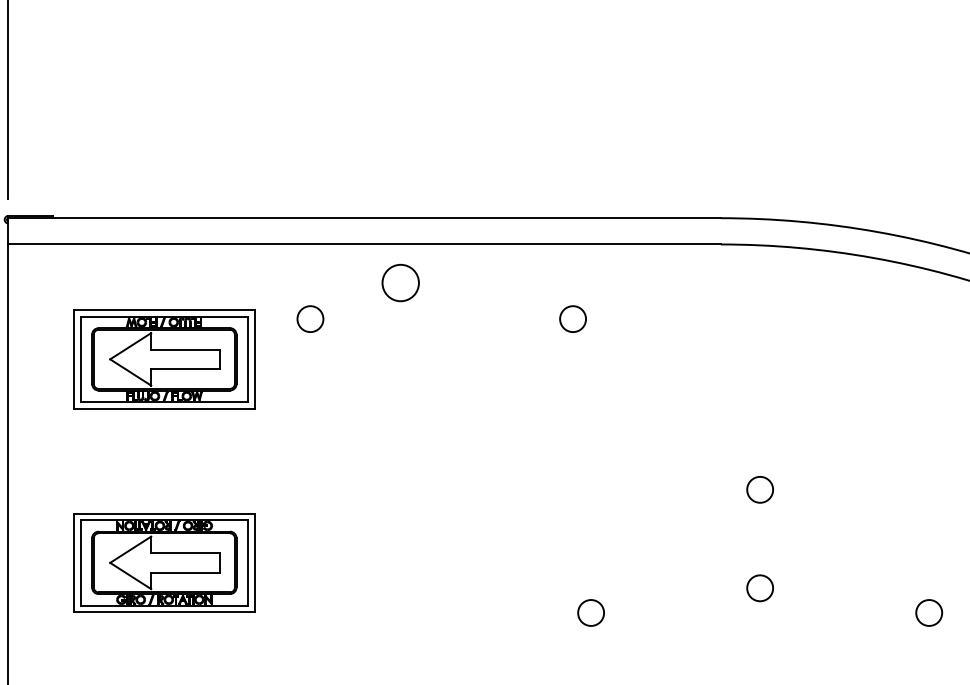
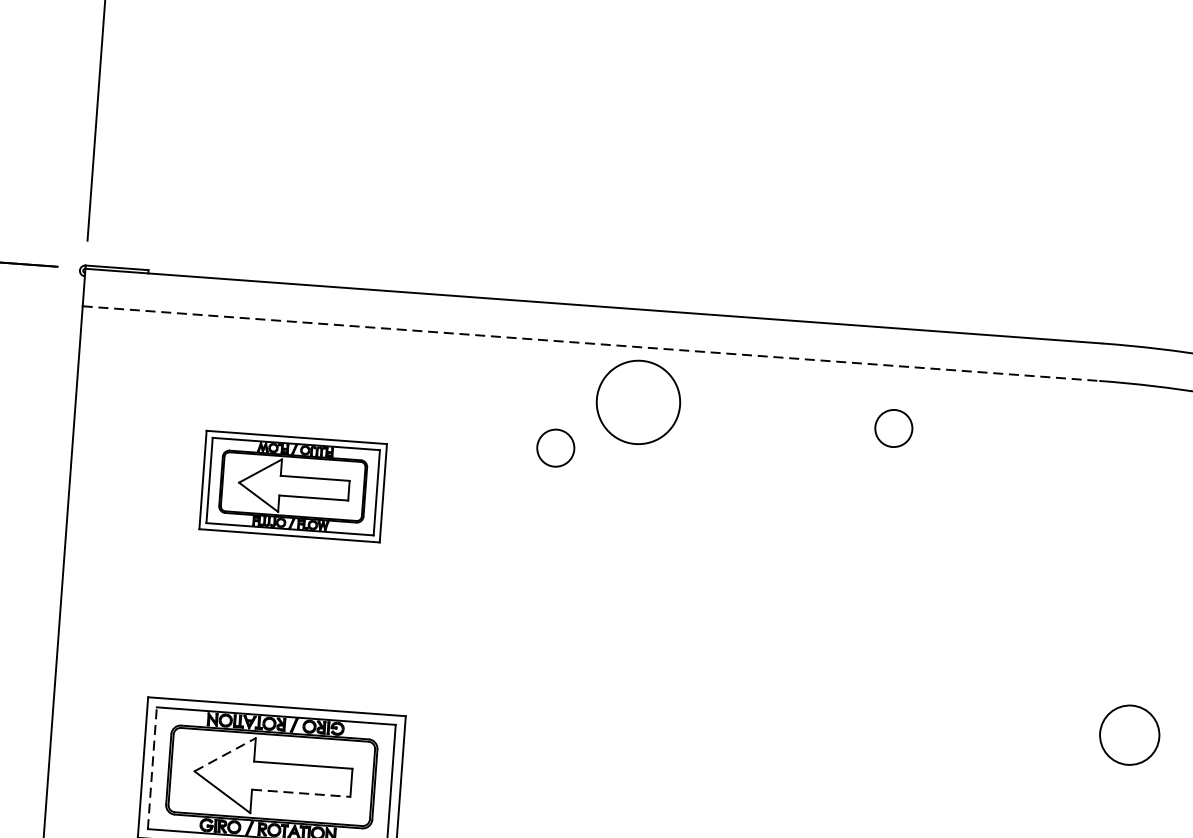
line: (365, 244) -> (592, 343), solid -> dashed
circle: (400, 282) -> (638, 401), size x1.6
circle: (310, 318) -> (555, 447), moved
circle: (572, 318) -> (893, 427), moved
part: (164, 359) -> (293, 486), size x0.7
circle: (760, 489) -> (1130, 734), size x1.6
line: (131, 549) -> (226, 754), solid -> dashed
line: (80, 562) -> (152, 767), solid -> dashed
line: (186, 572) -> (302, 793), solid -> dashed

